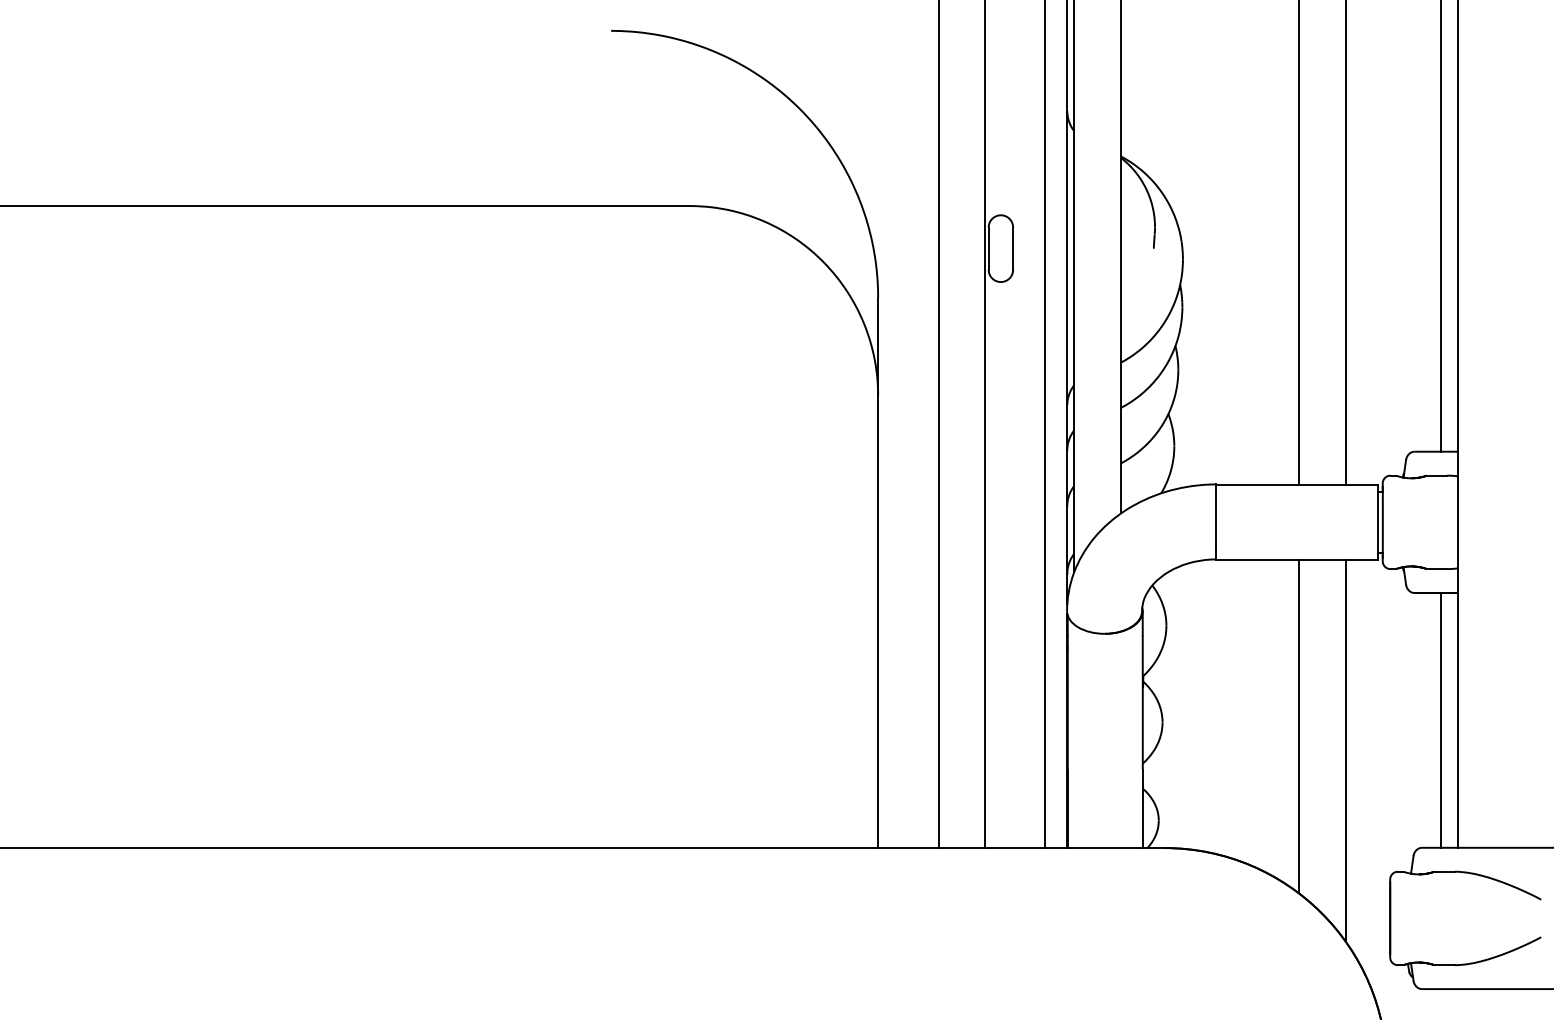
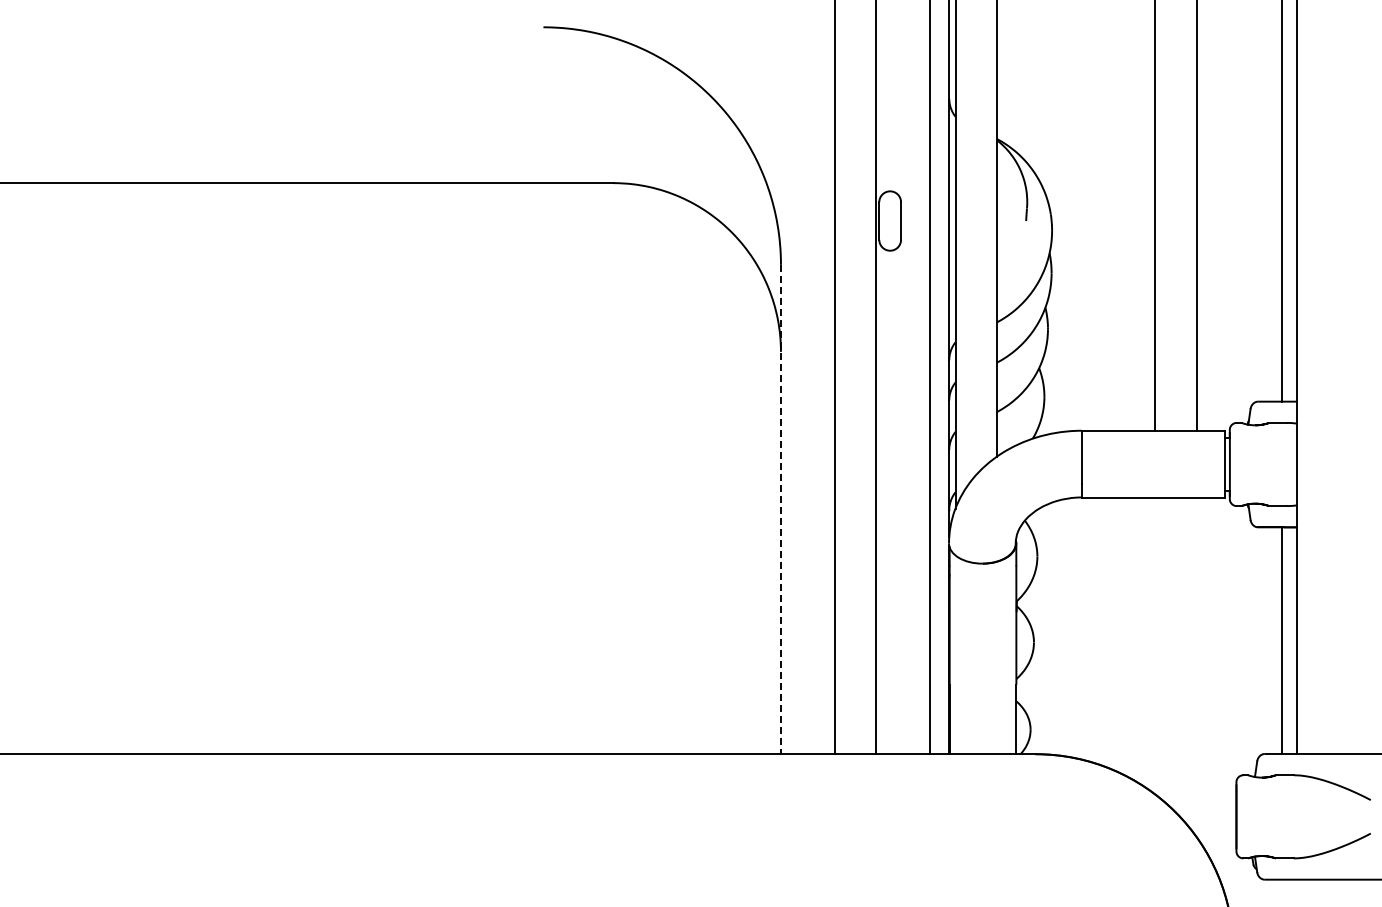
line: (877, 572) -> (780, 509), solid -> dashed
line: (1299, 725) -> (1155, 645), removed
line: (1345, 750) -> (1196, 667), removed

